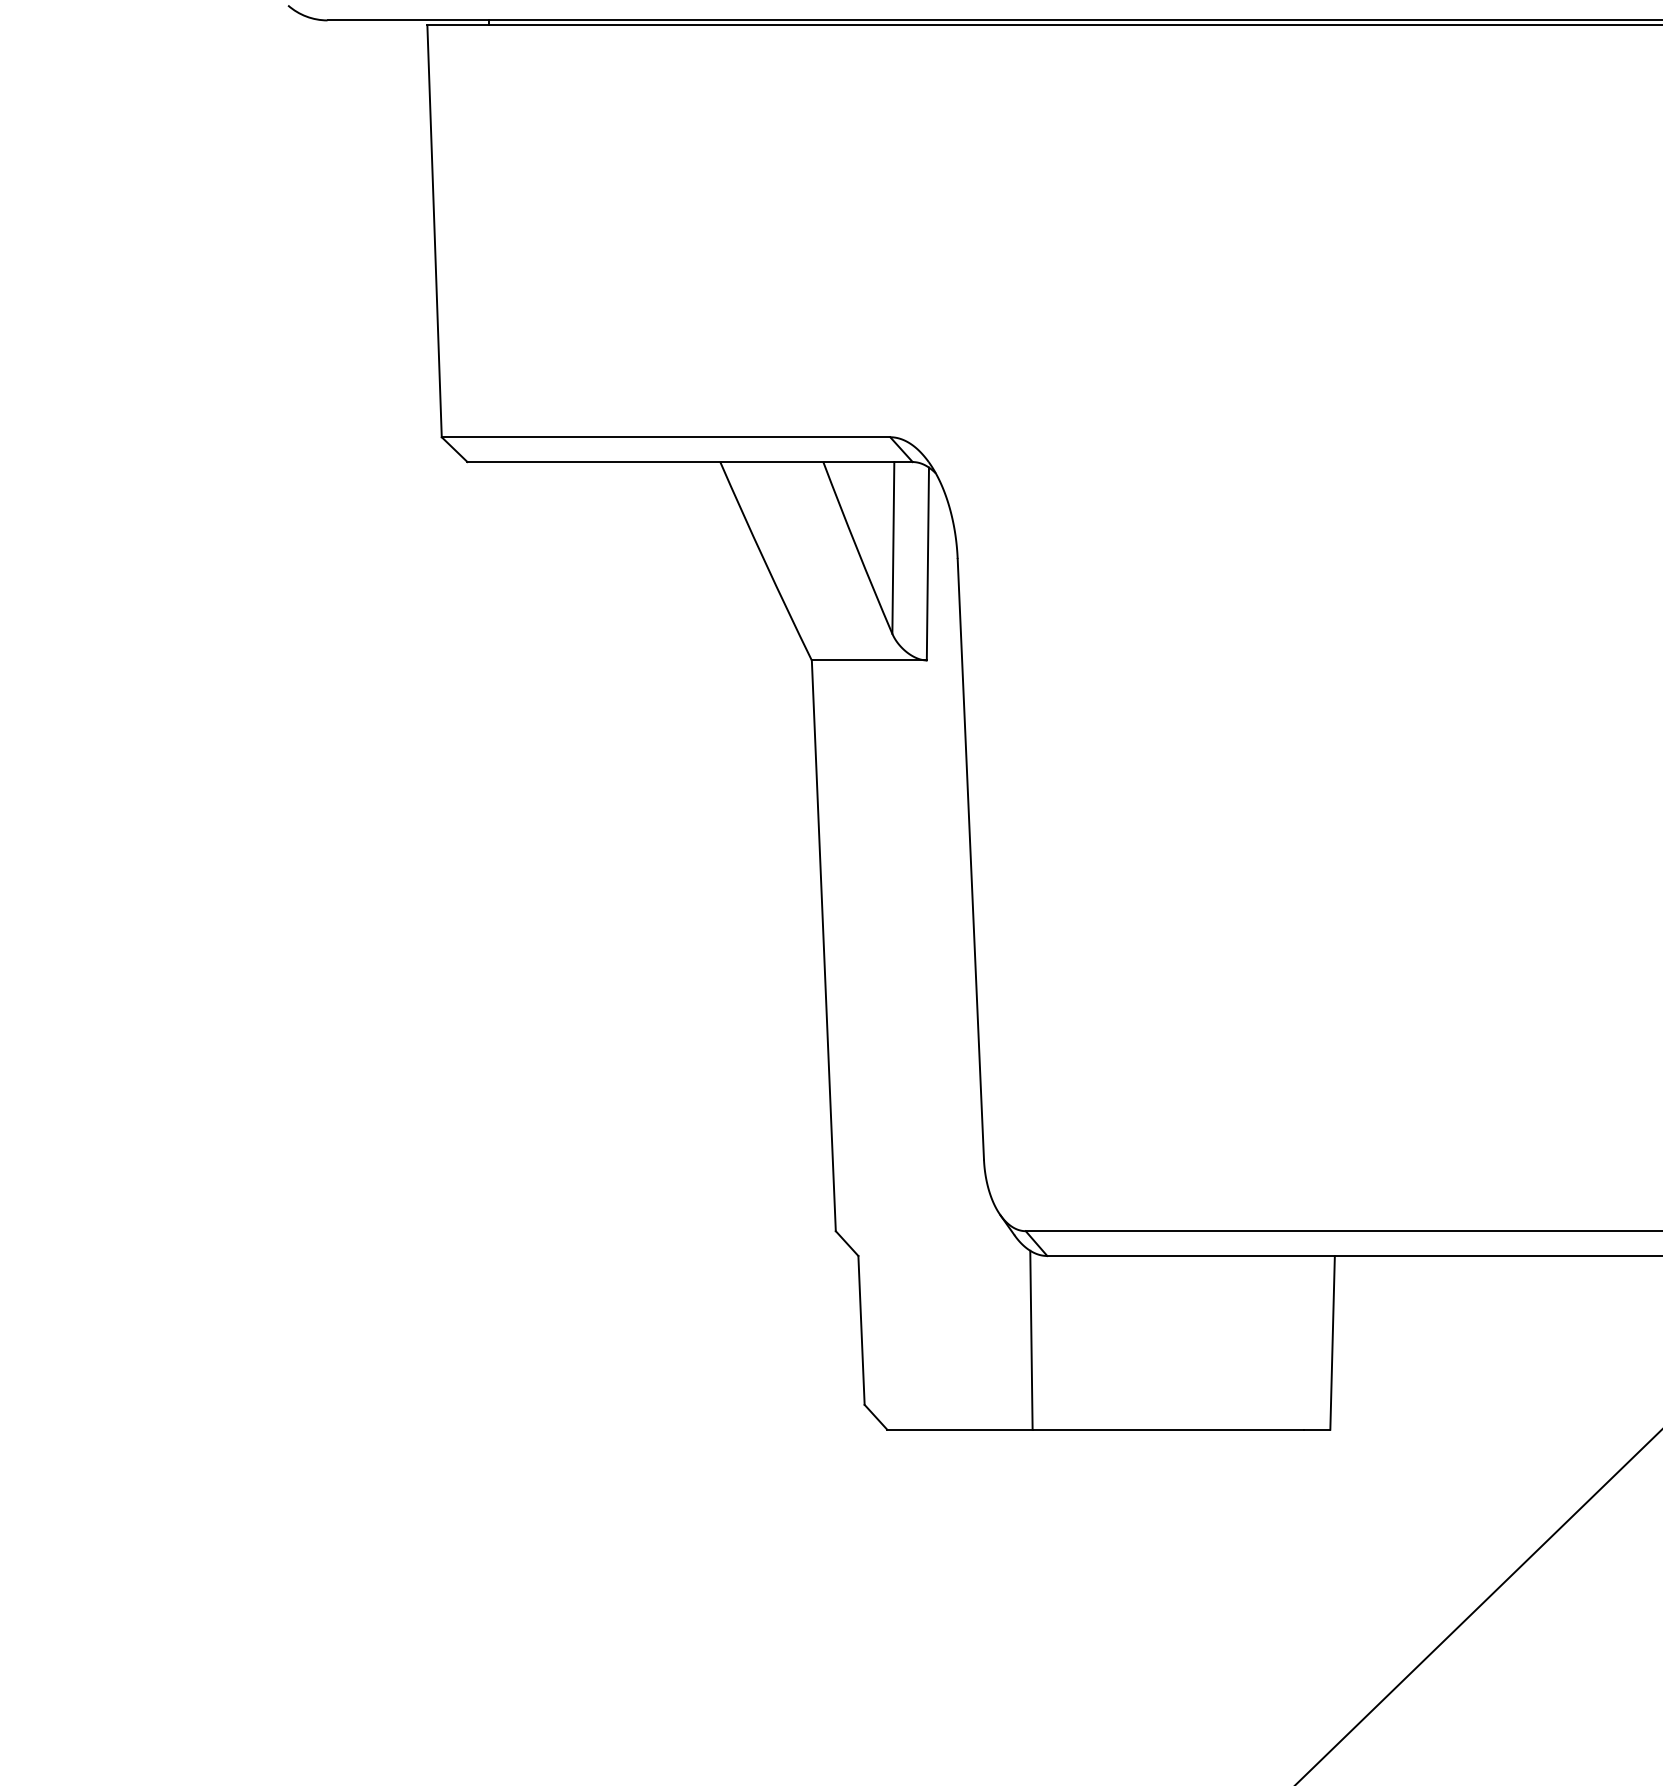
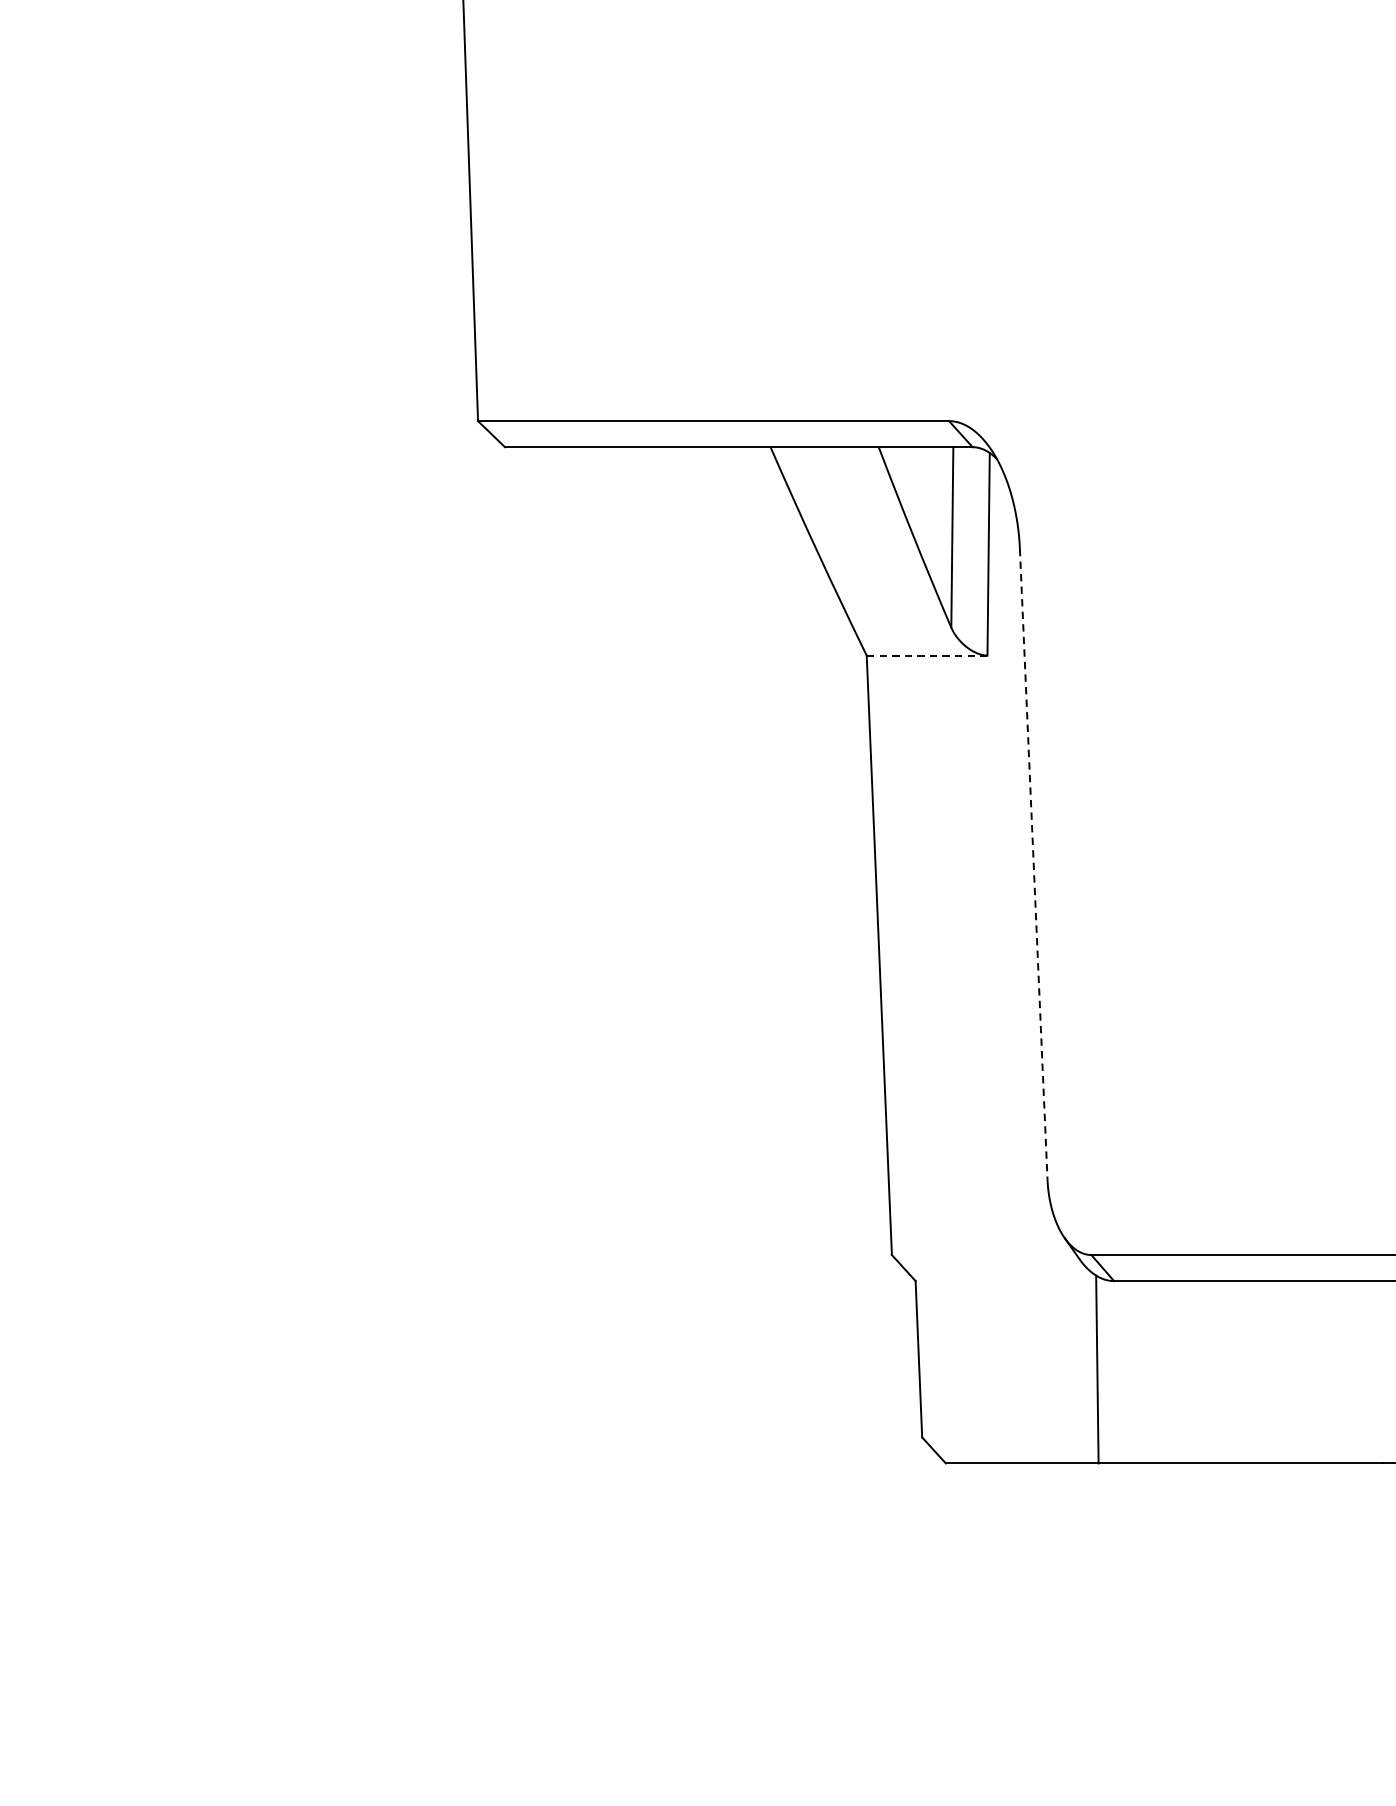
line: (868, 660) -> (926, 655), solid -> dashed
line: (970, 859) -> (1033, 864), solid -> dashed

